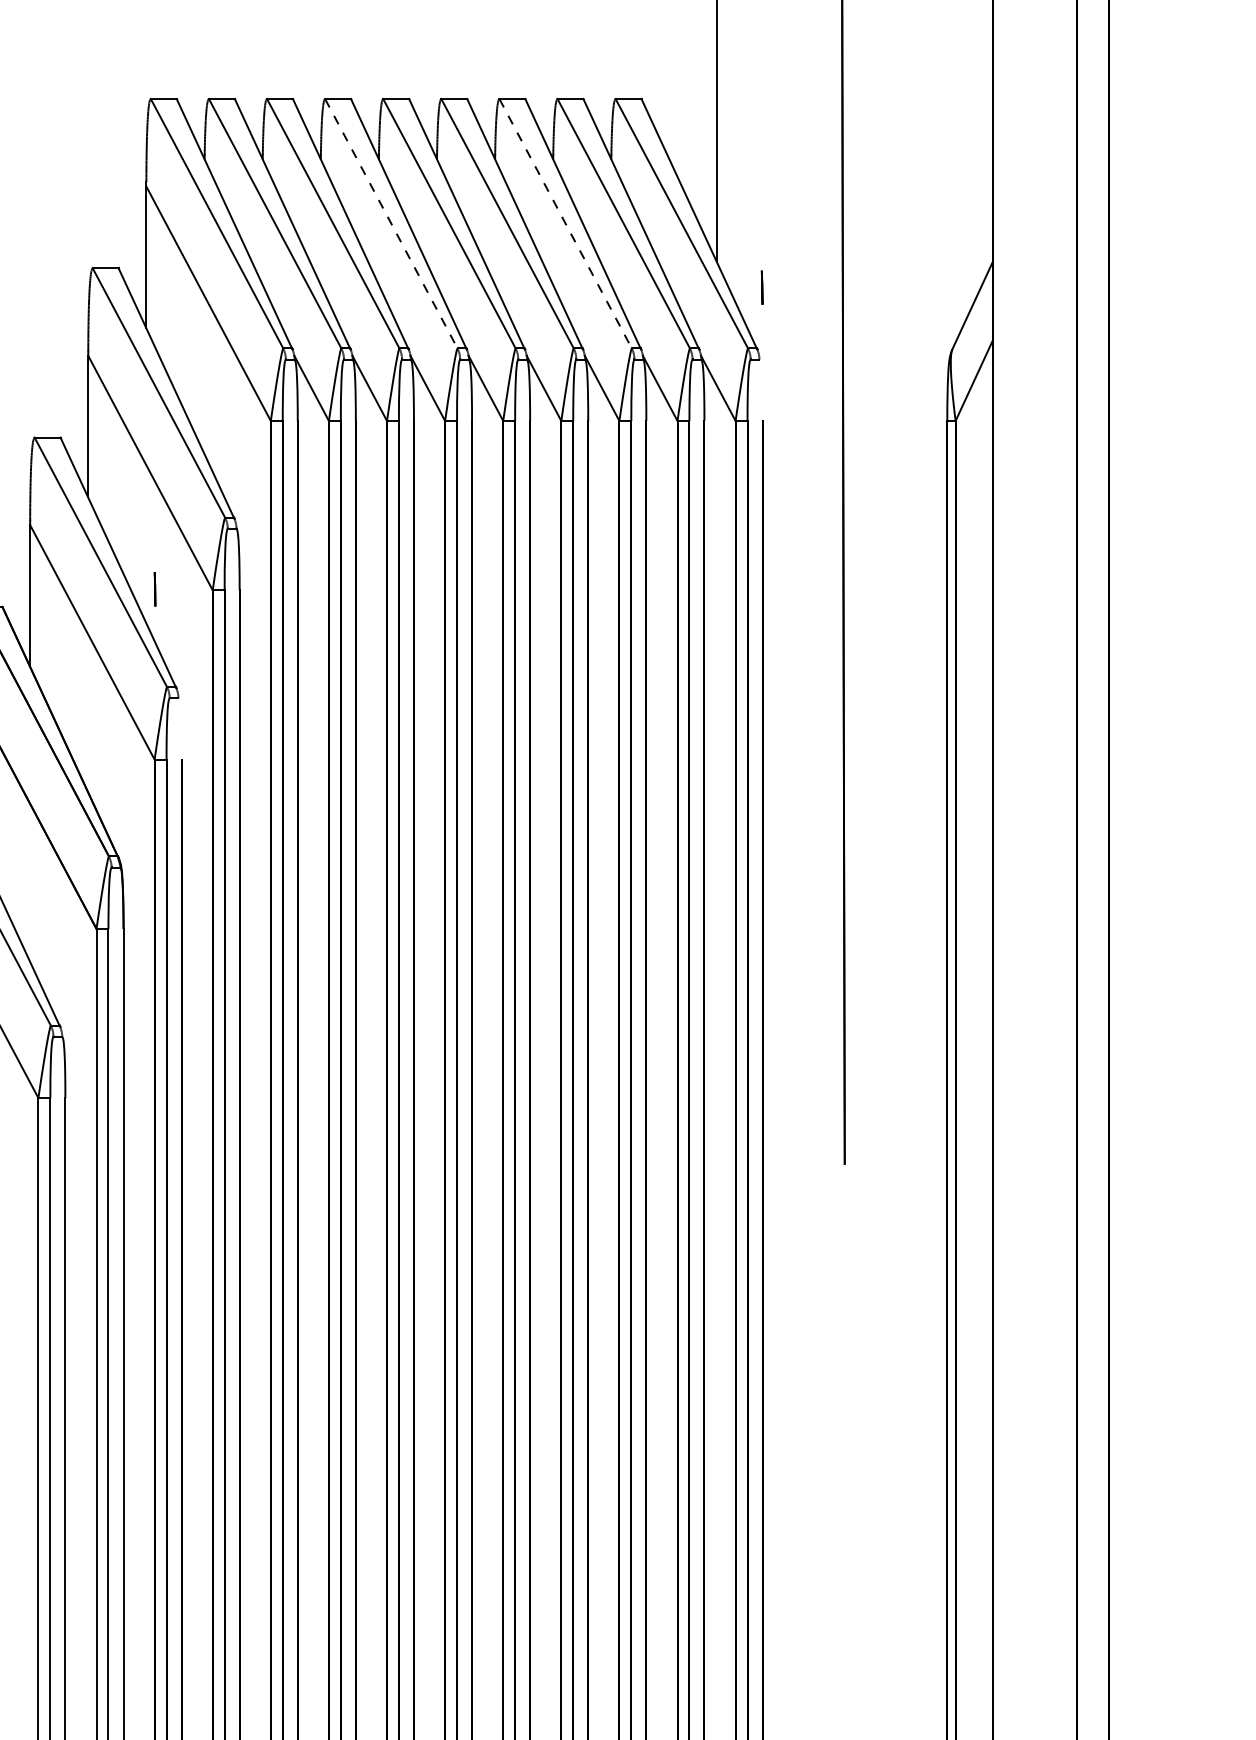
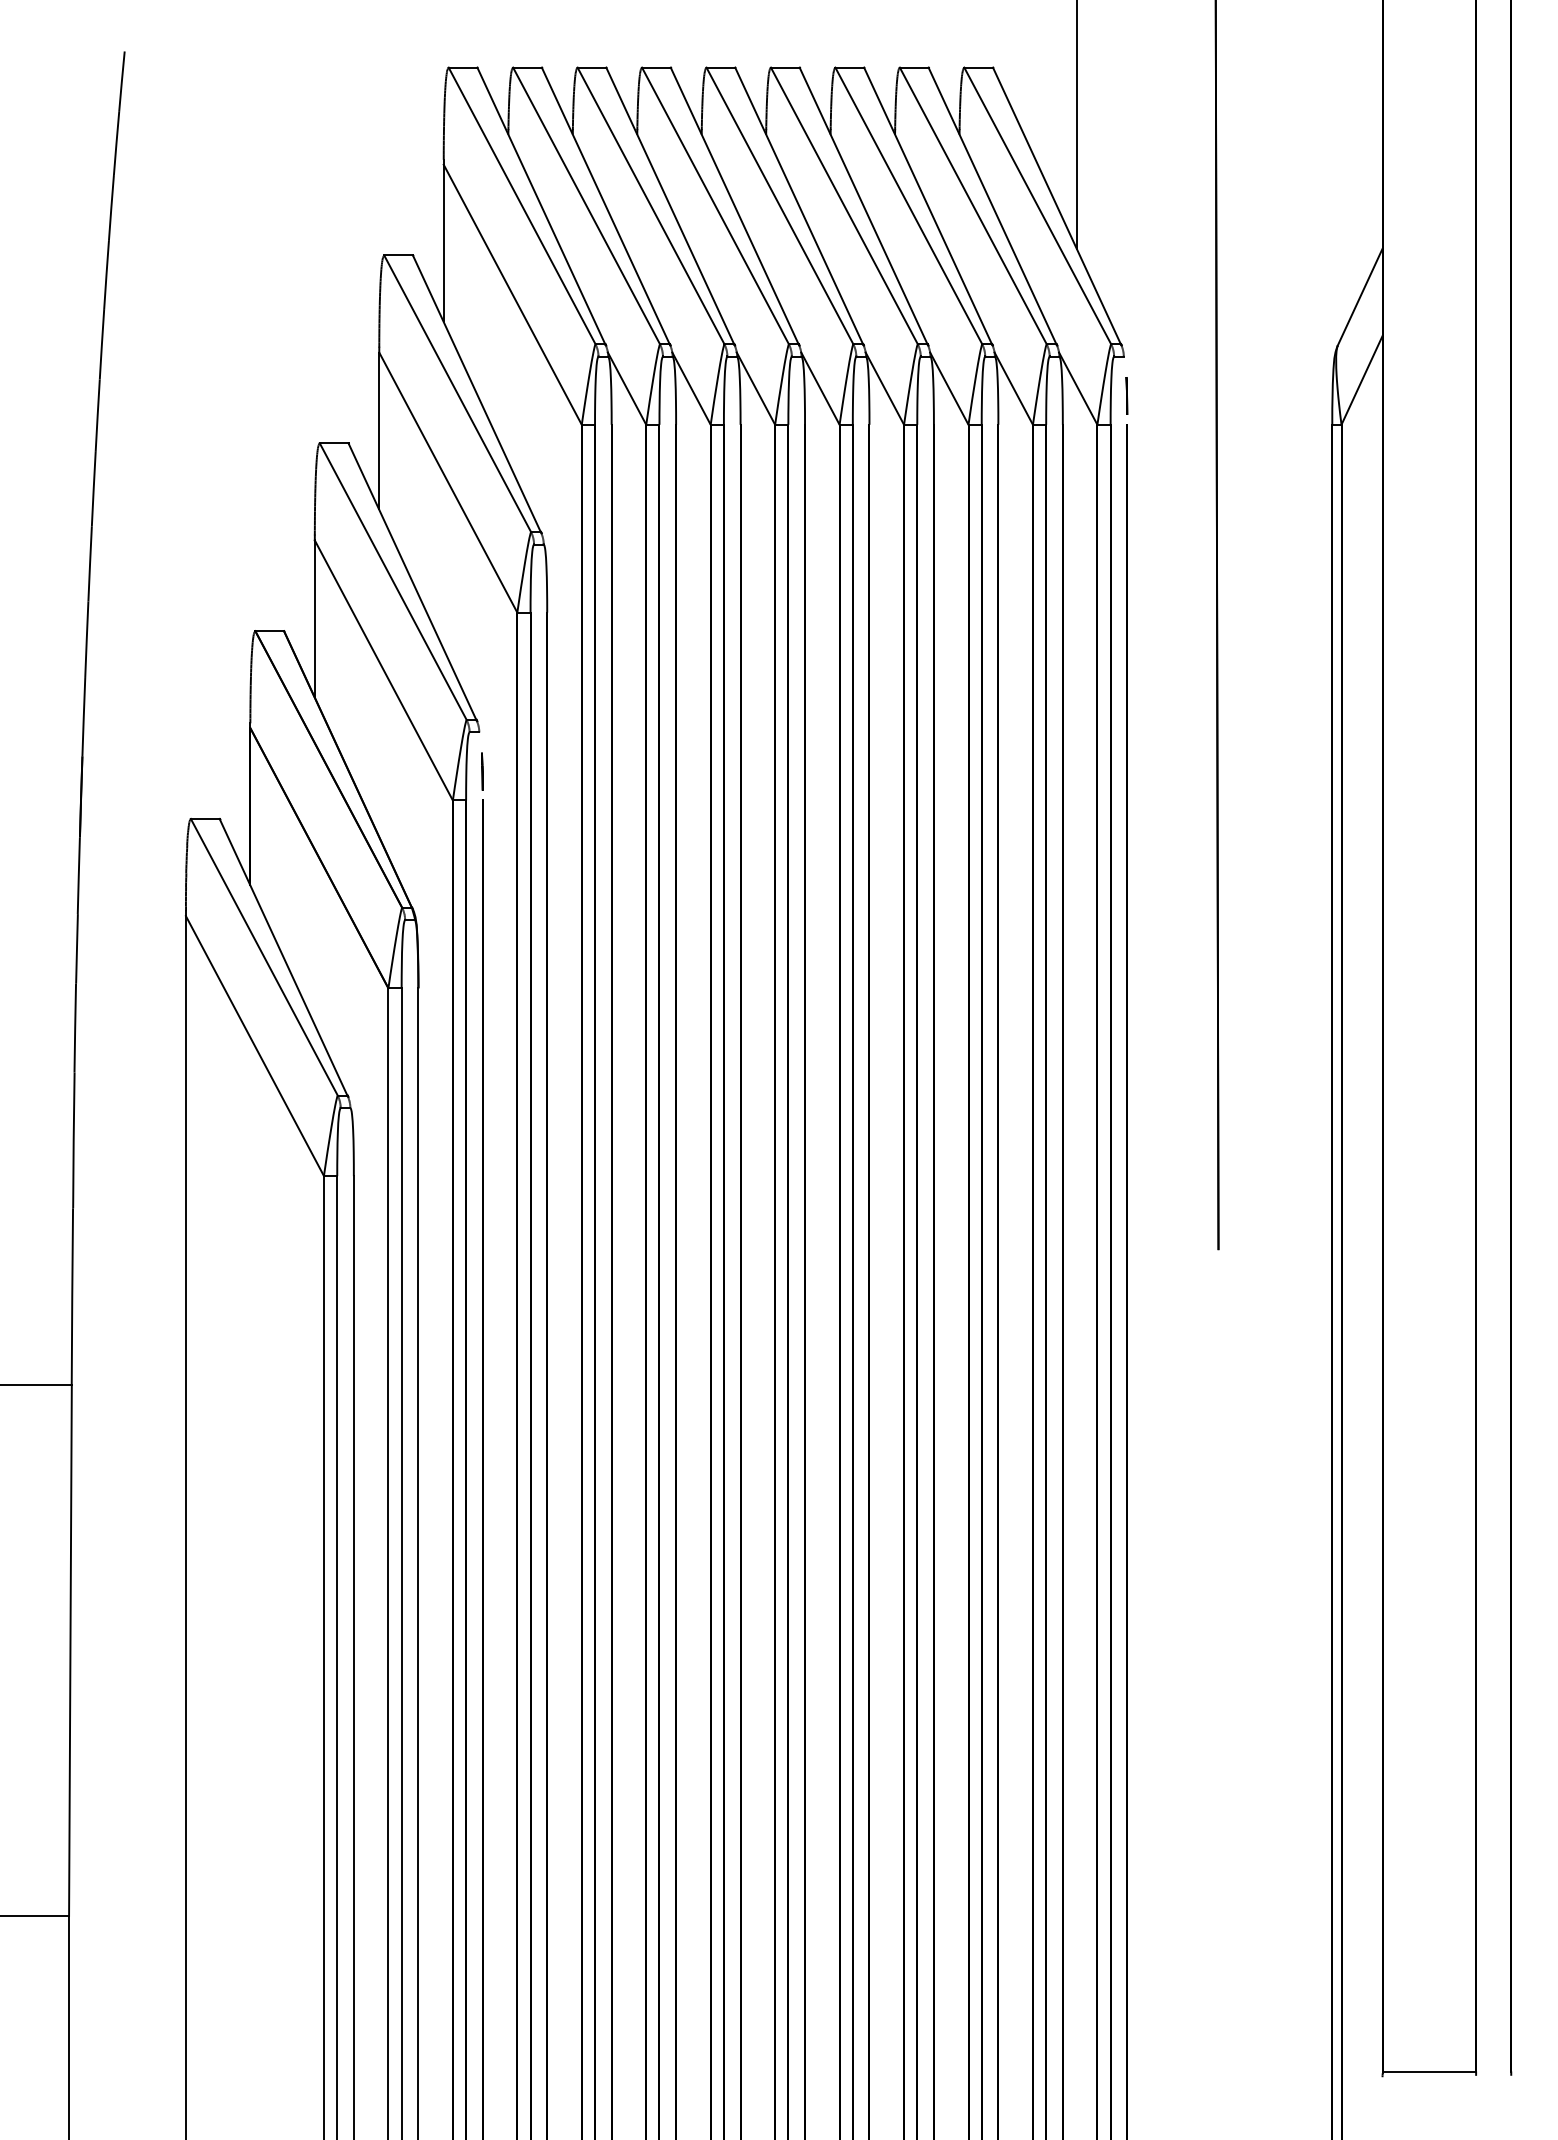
line: (391, 223) -> (715, 205), dashed -> solid
line: (565, 223) -> (908, 205), dashed -> solid
line: (761, 287) -> (1126, 395), moved
line: (155, 589) -> (482, 771), moved

